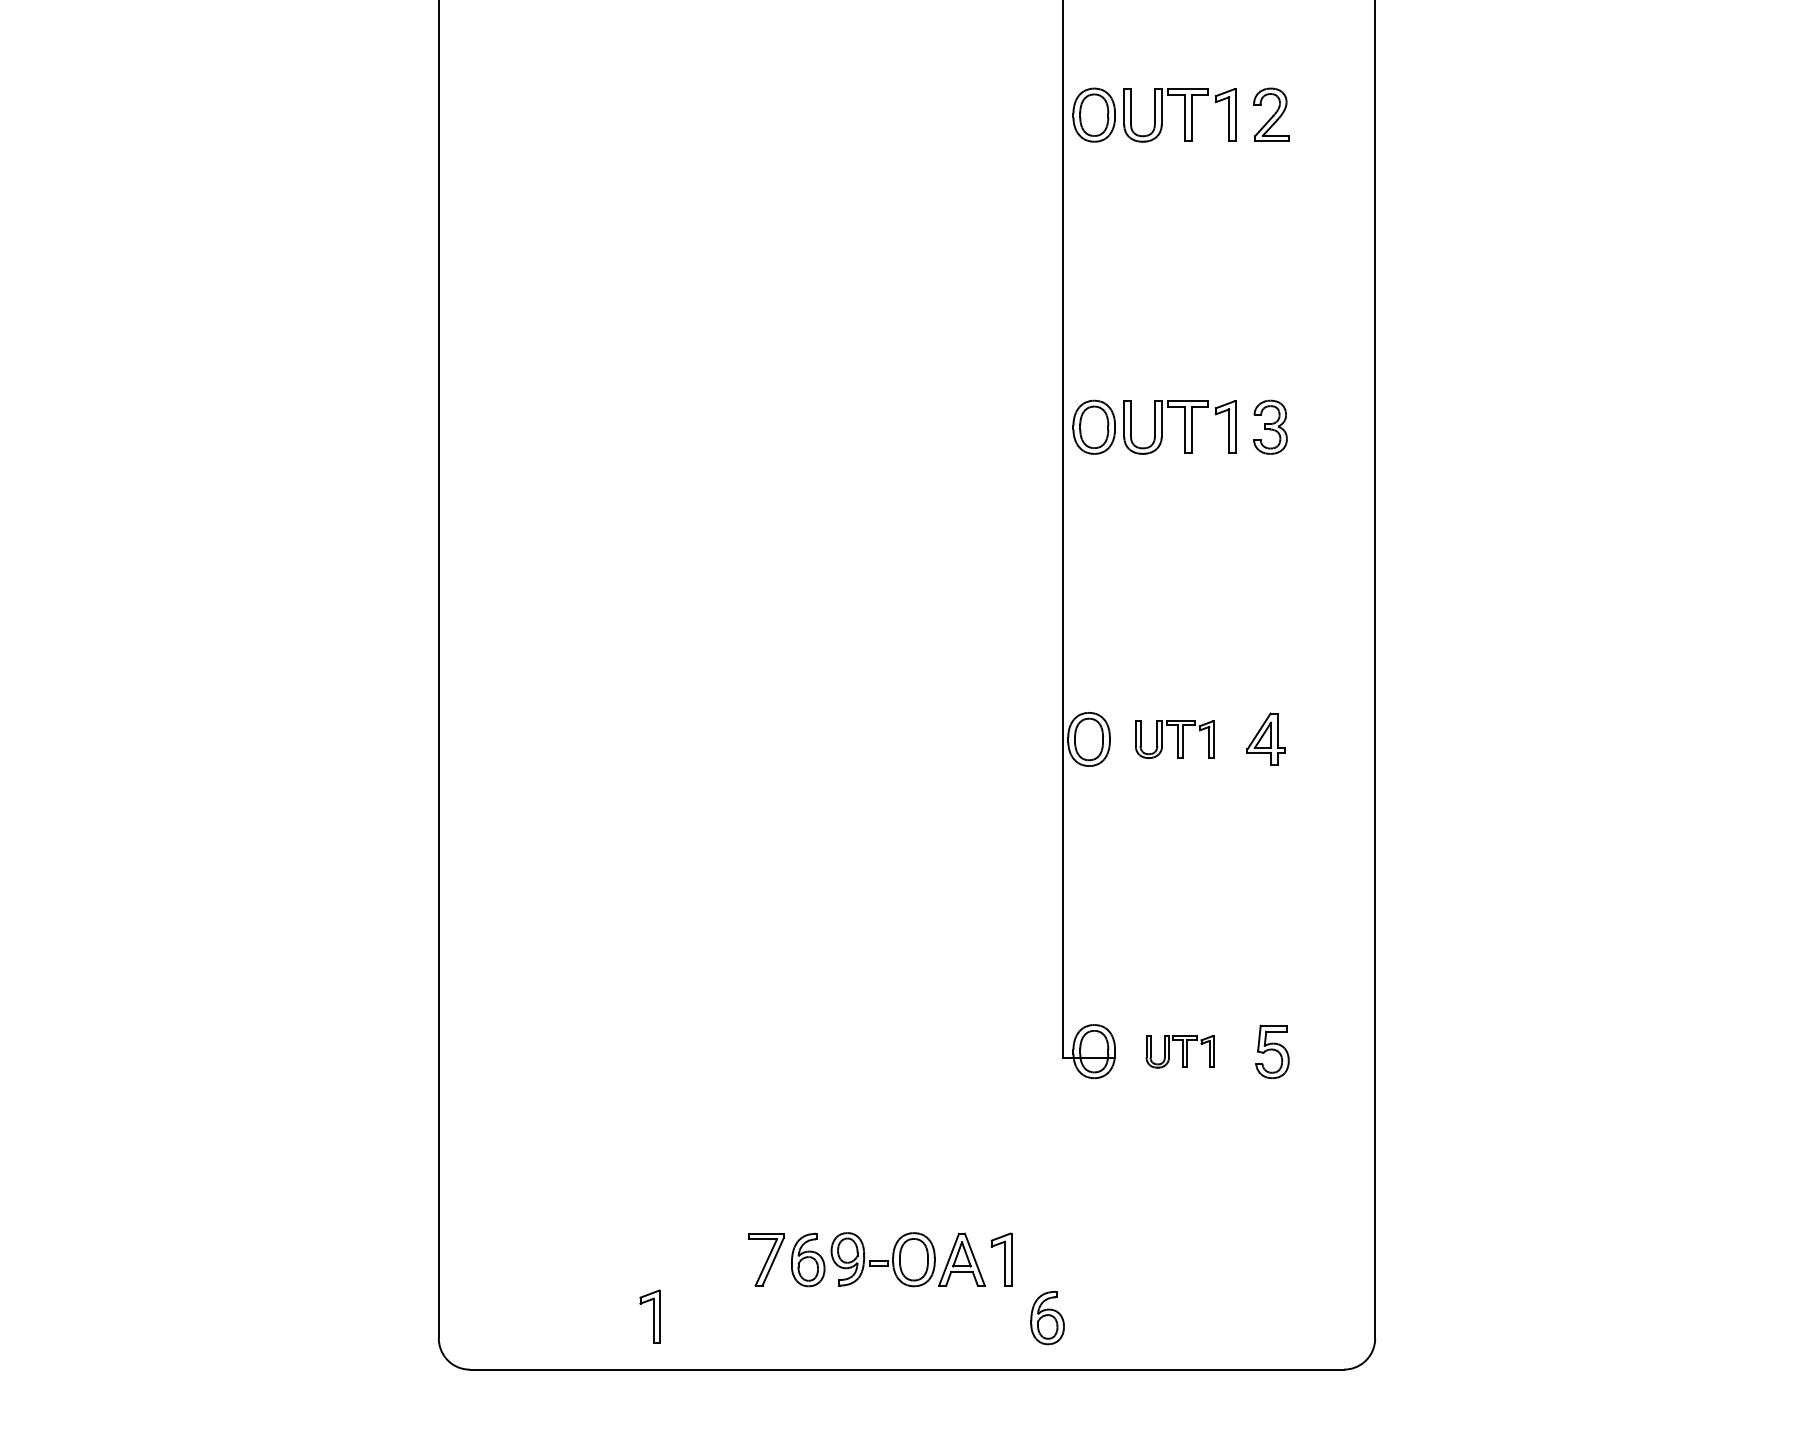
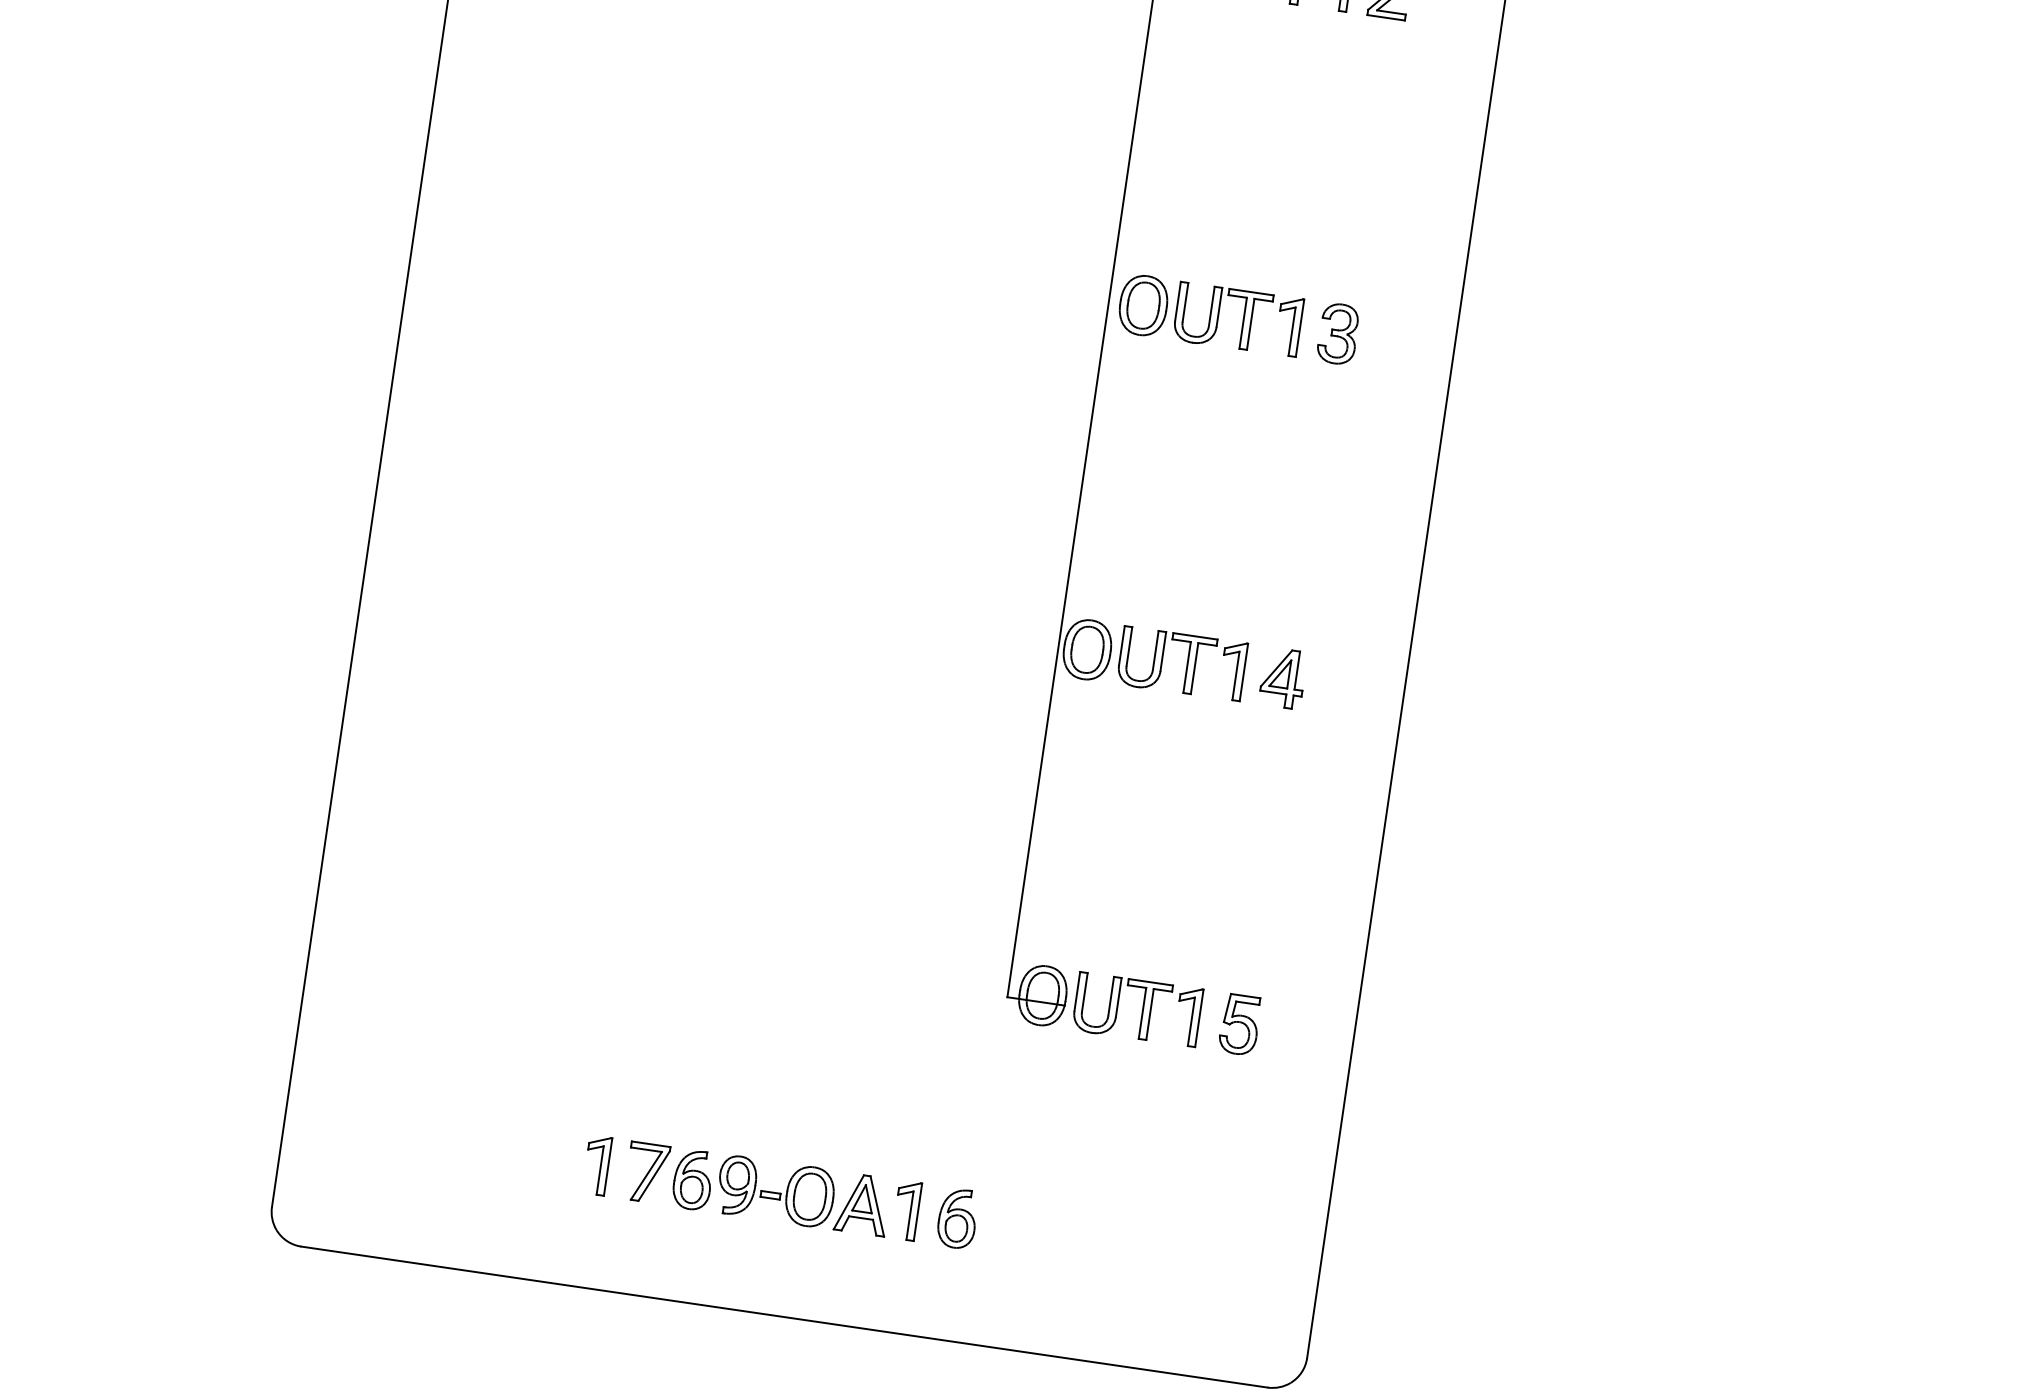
part: (1174, 739) -> (1181, 663), size x1.43
part: (1179, 1051) -> (1137, 1009), size x1.67
part: (649, 1316) -> (596, 1165), moved
part: (1047, 1317) -> (957, 1218), moved

